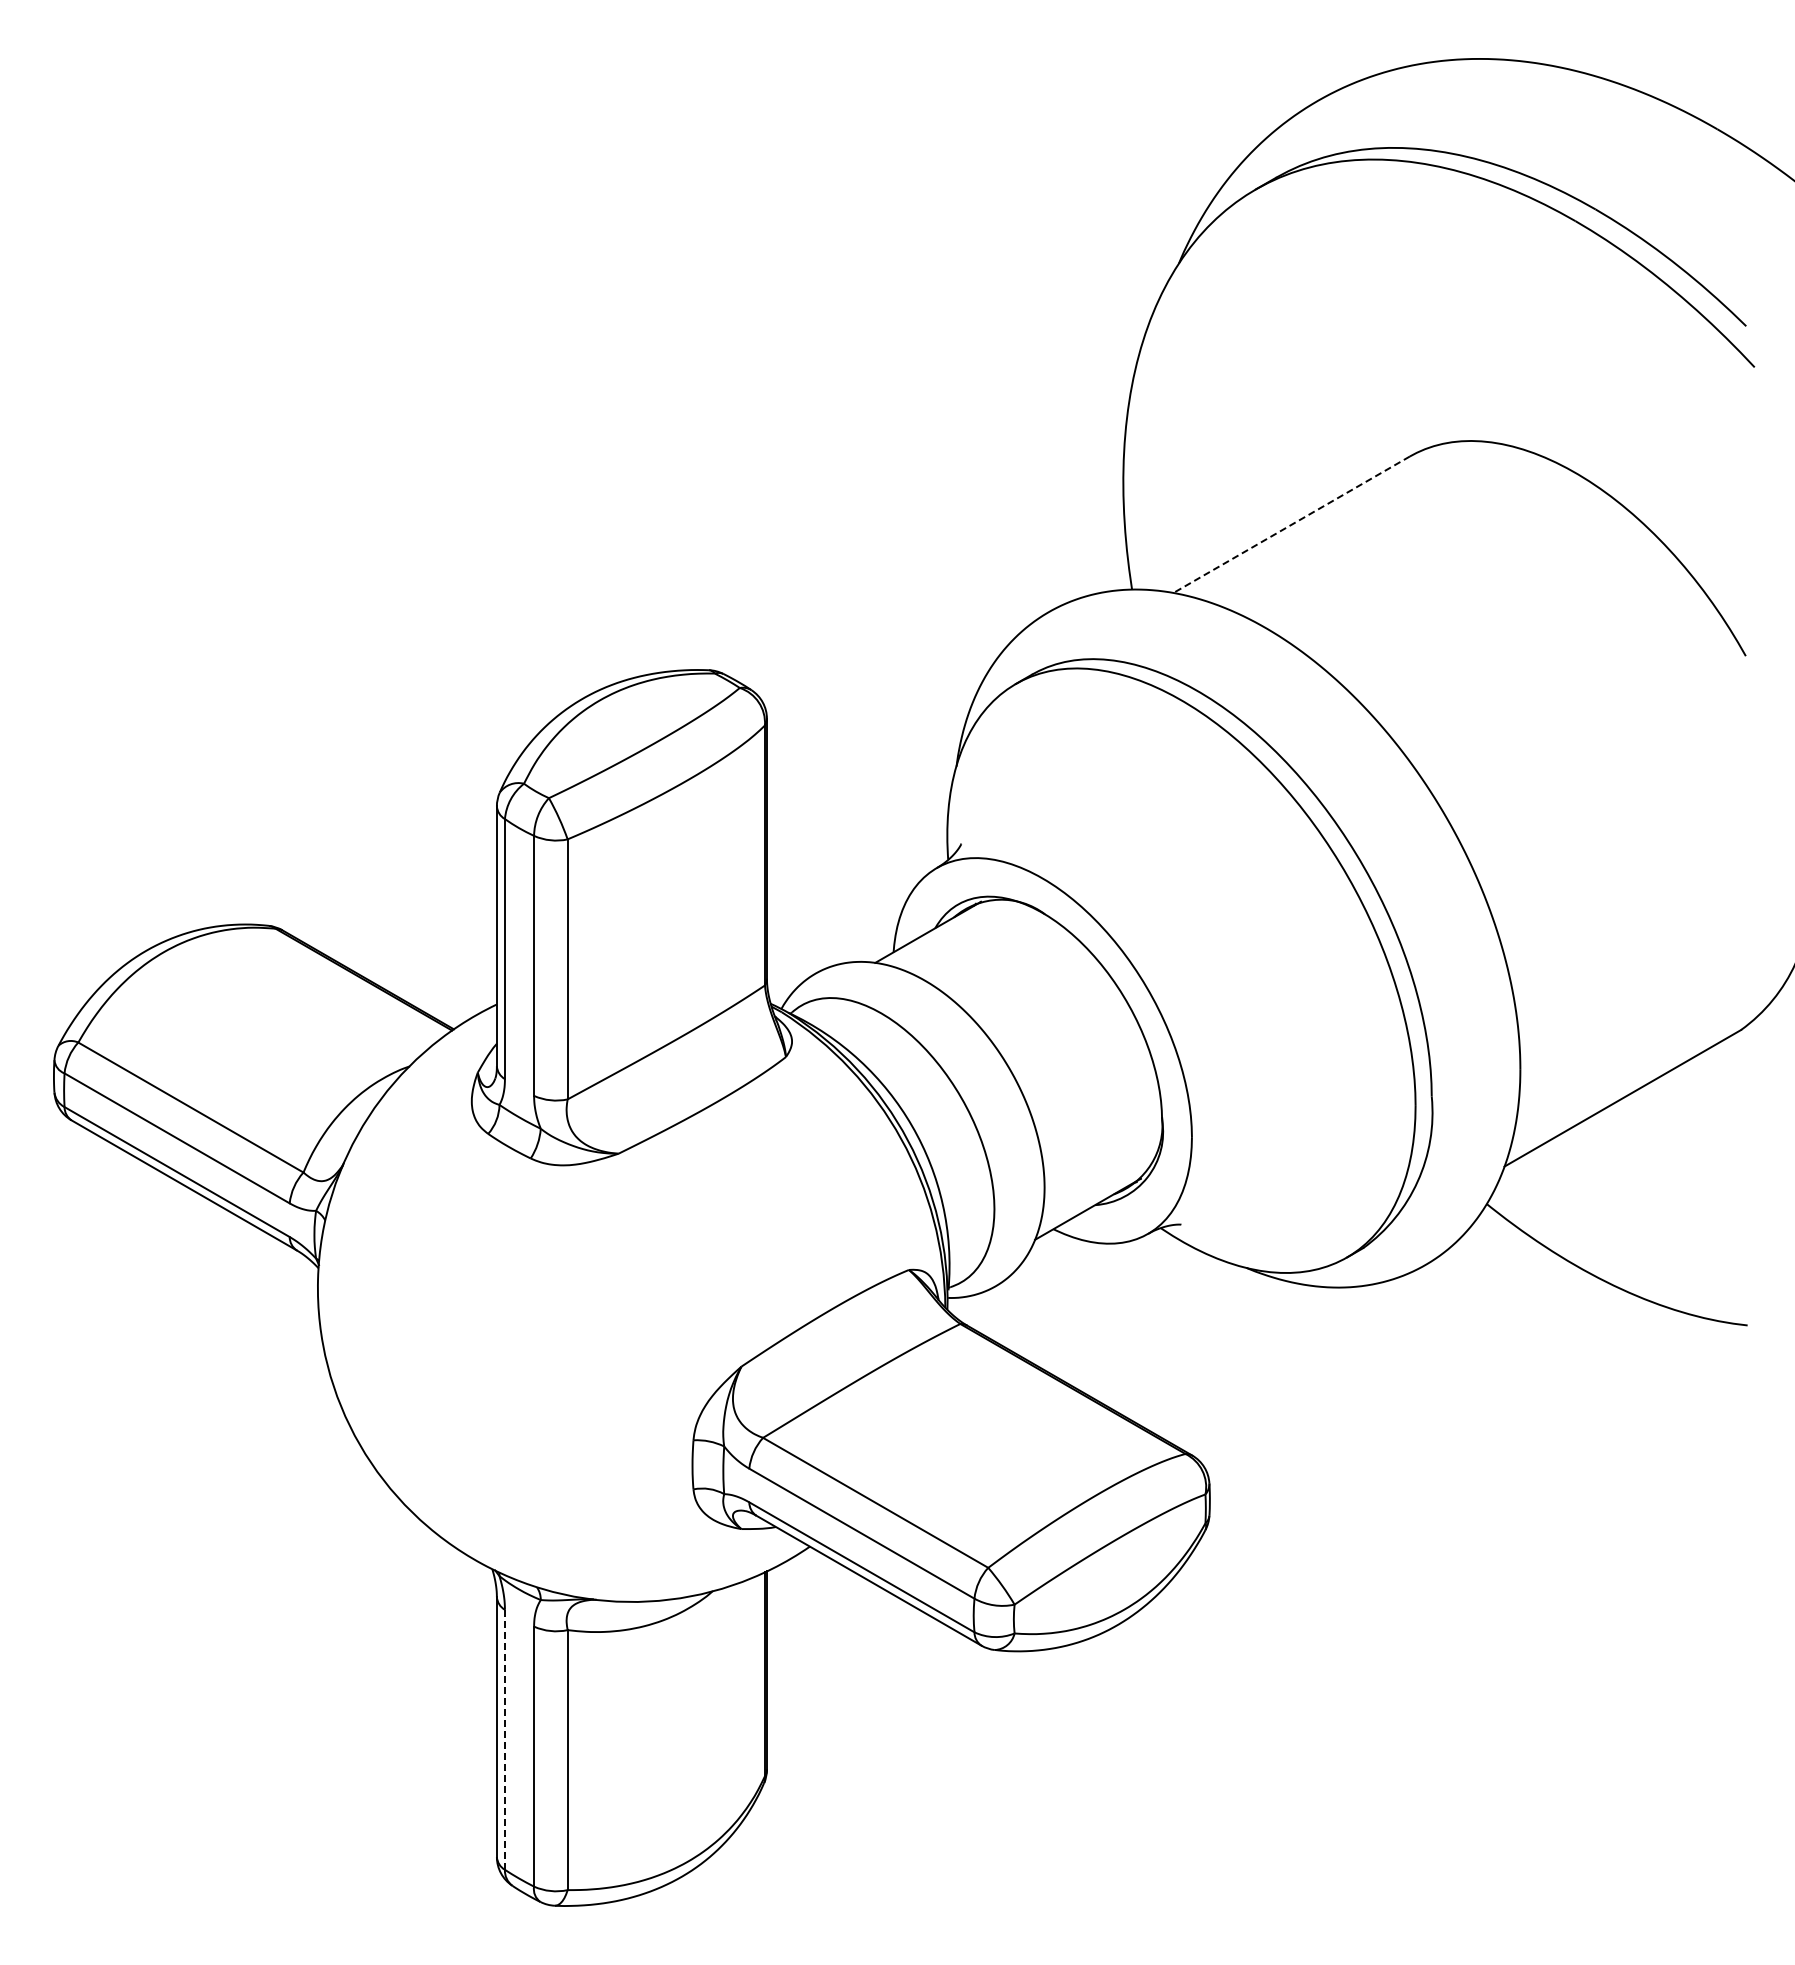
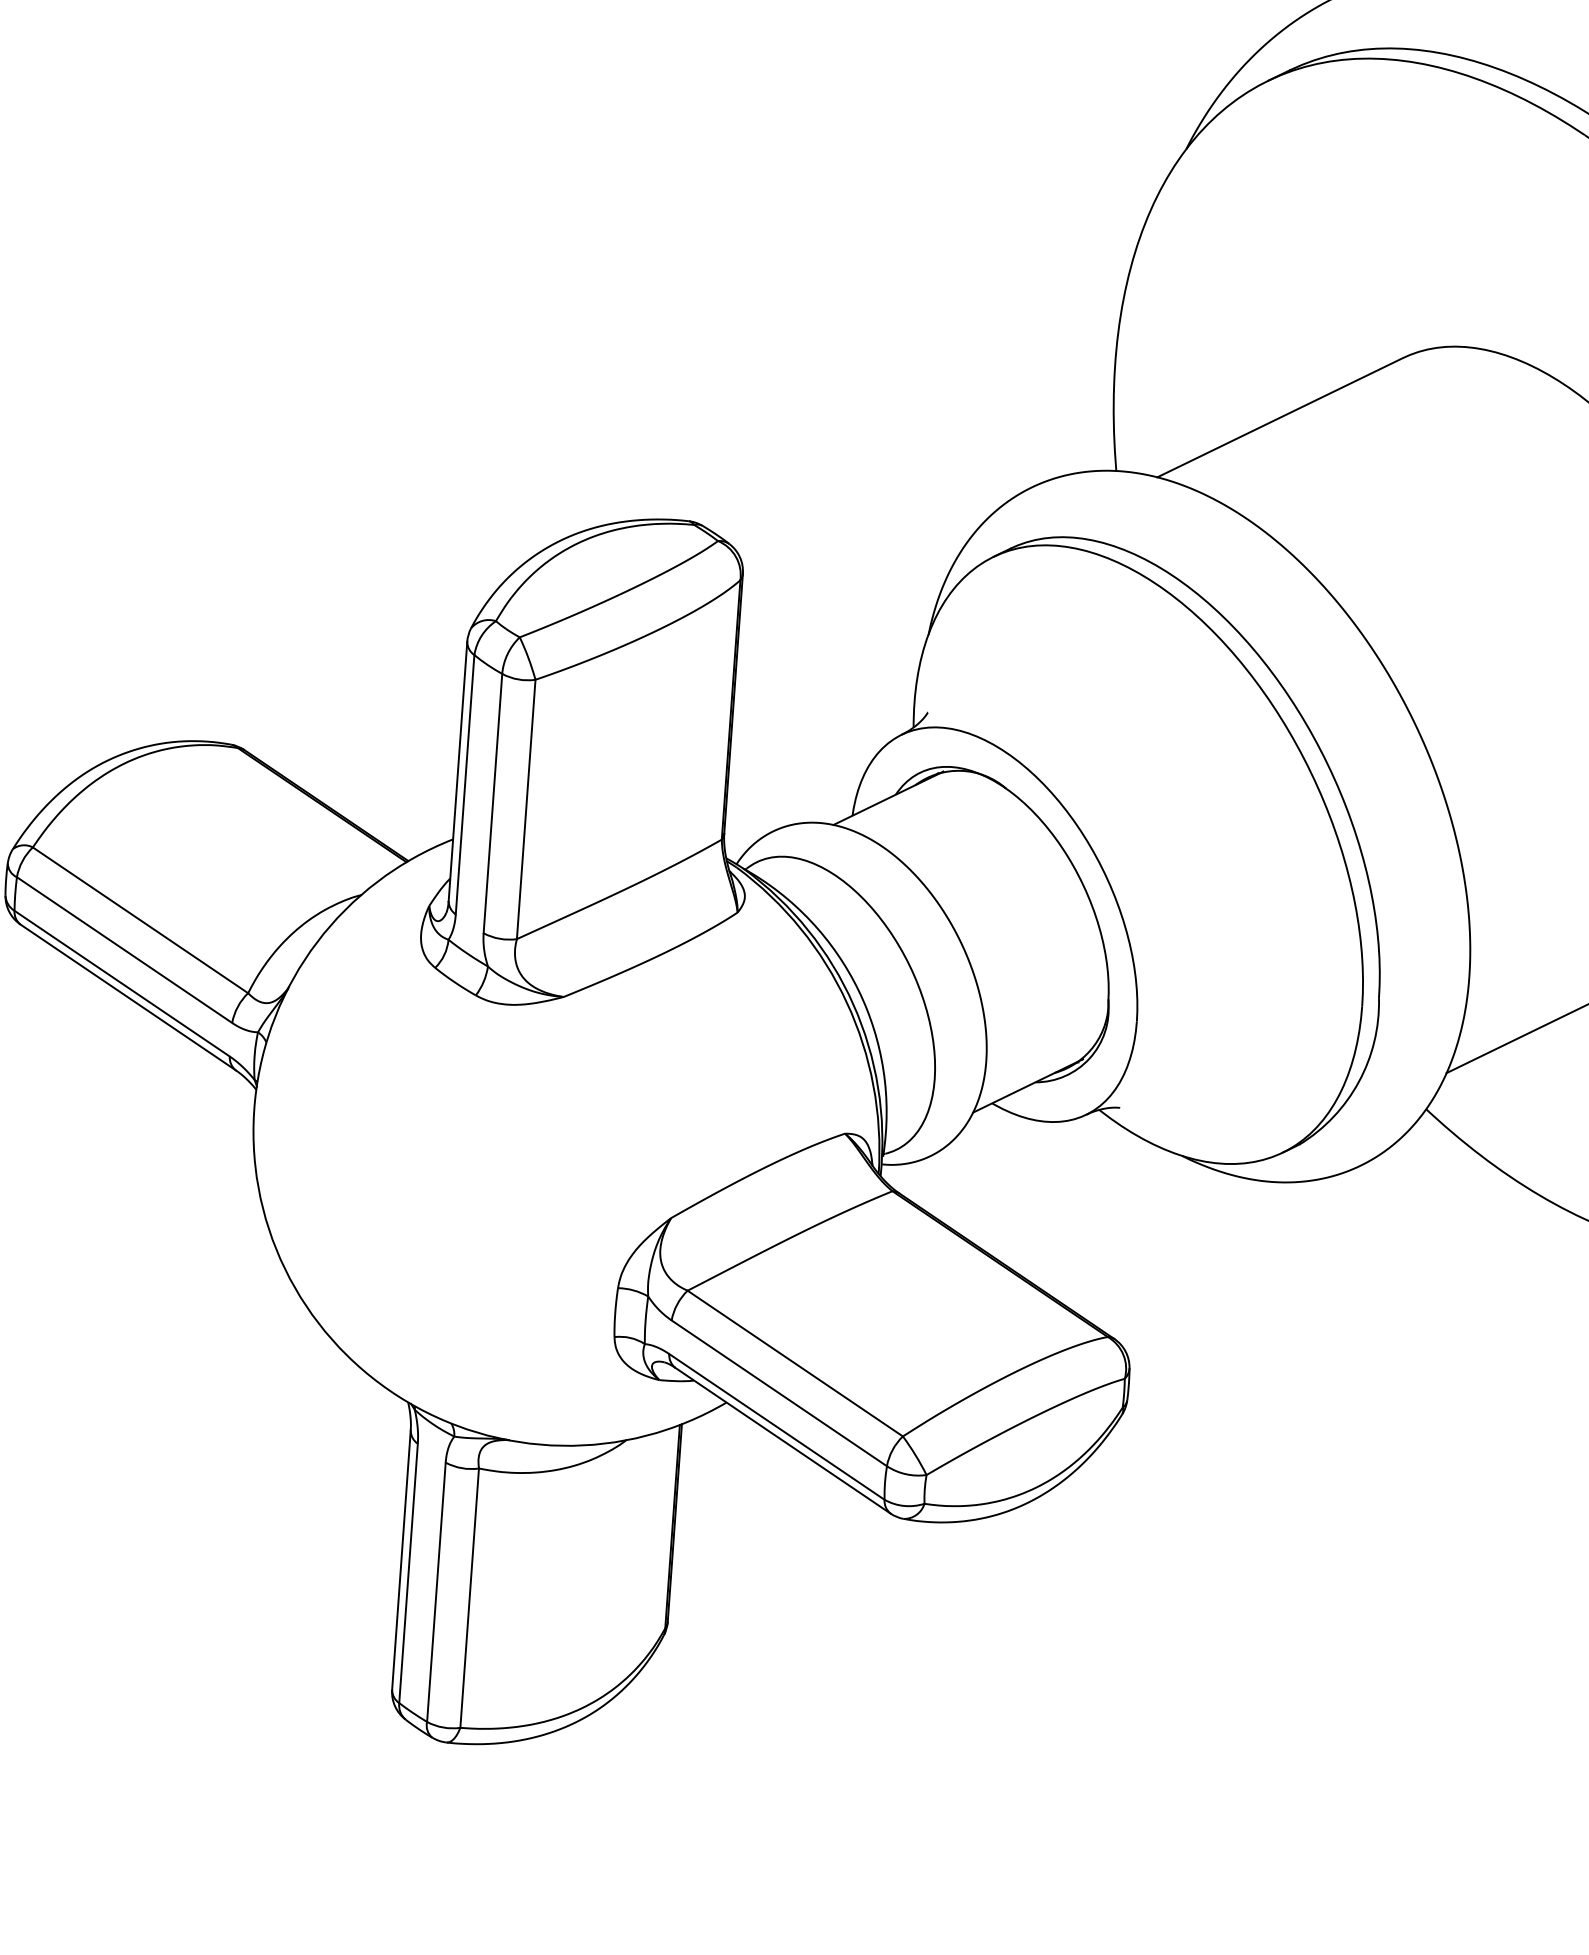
line: (1291, 524) -> (1279, 417), dashed -> solid
line: (504, 1740) -> (408, 1574), dashed -> solid

